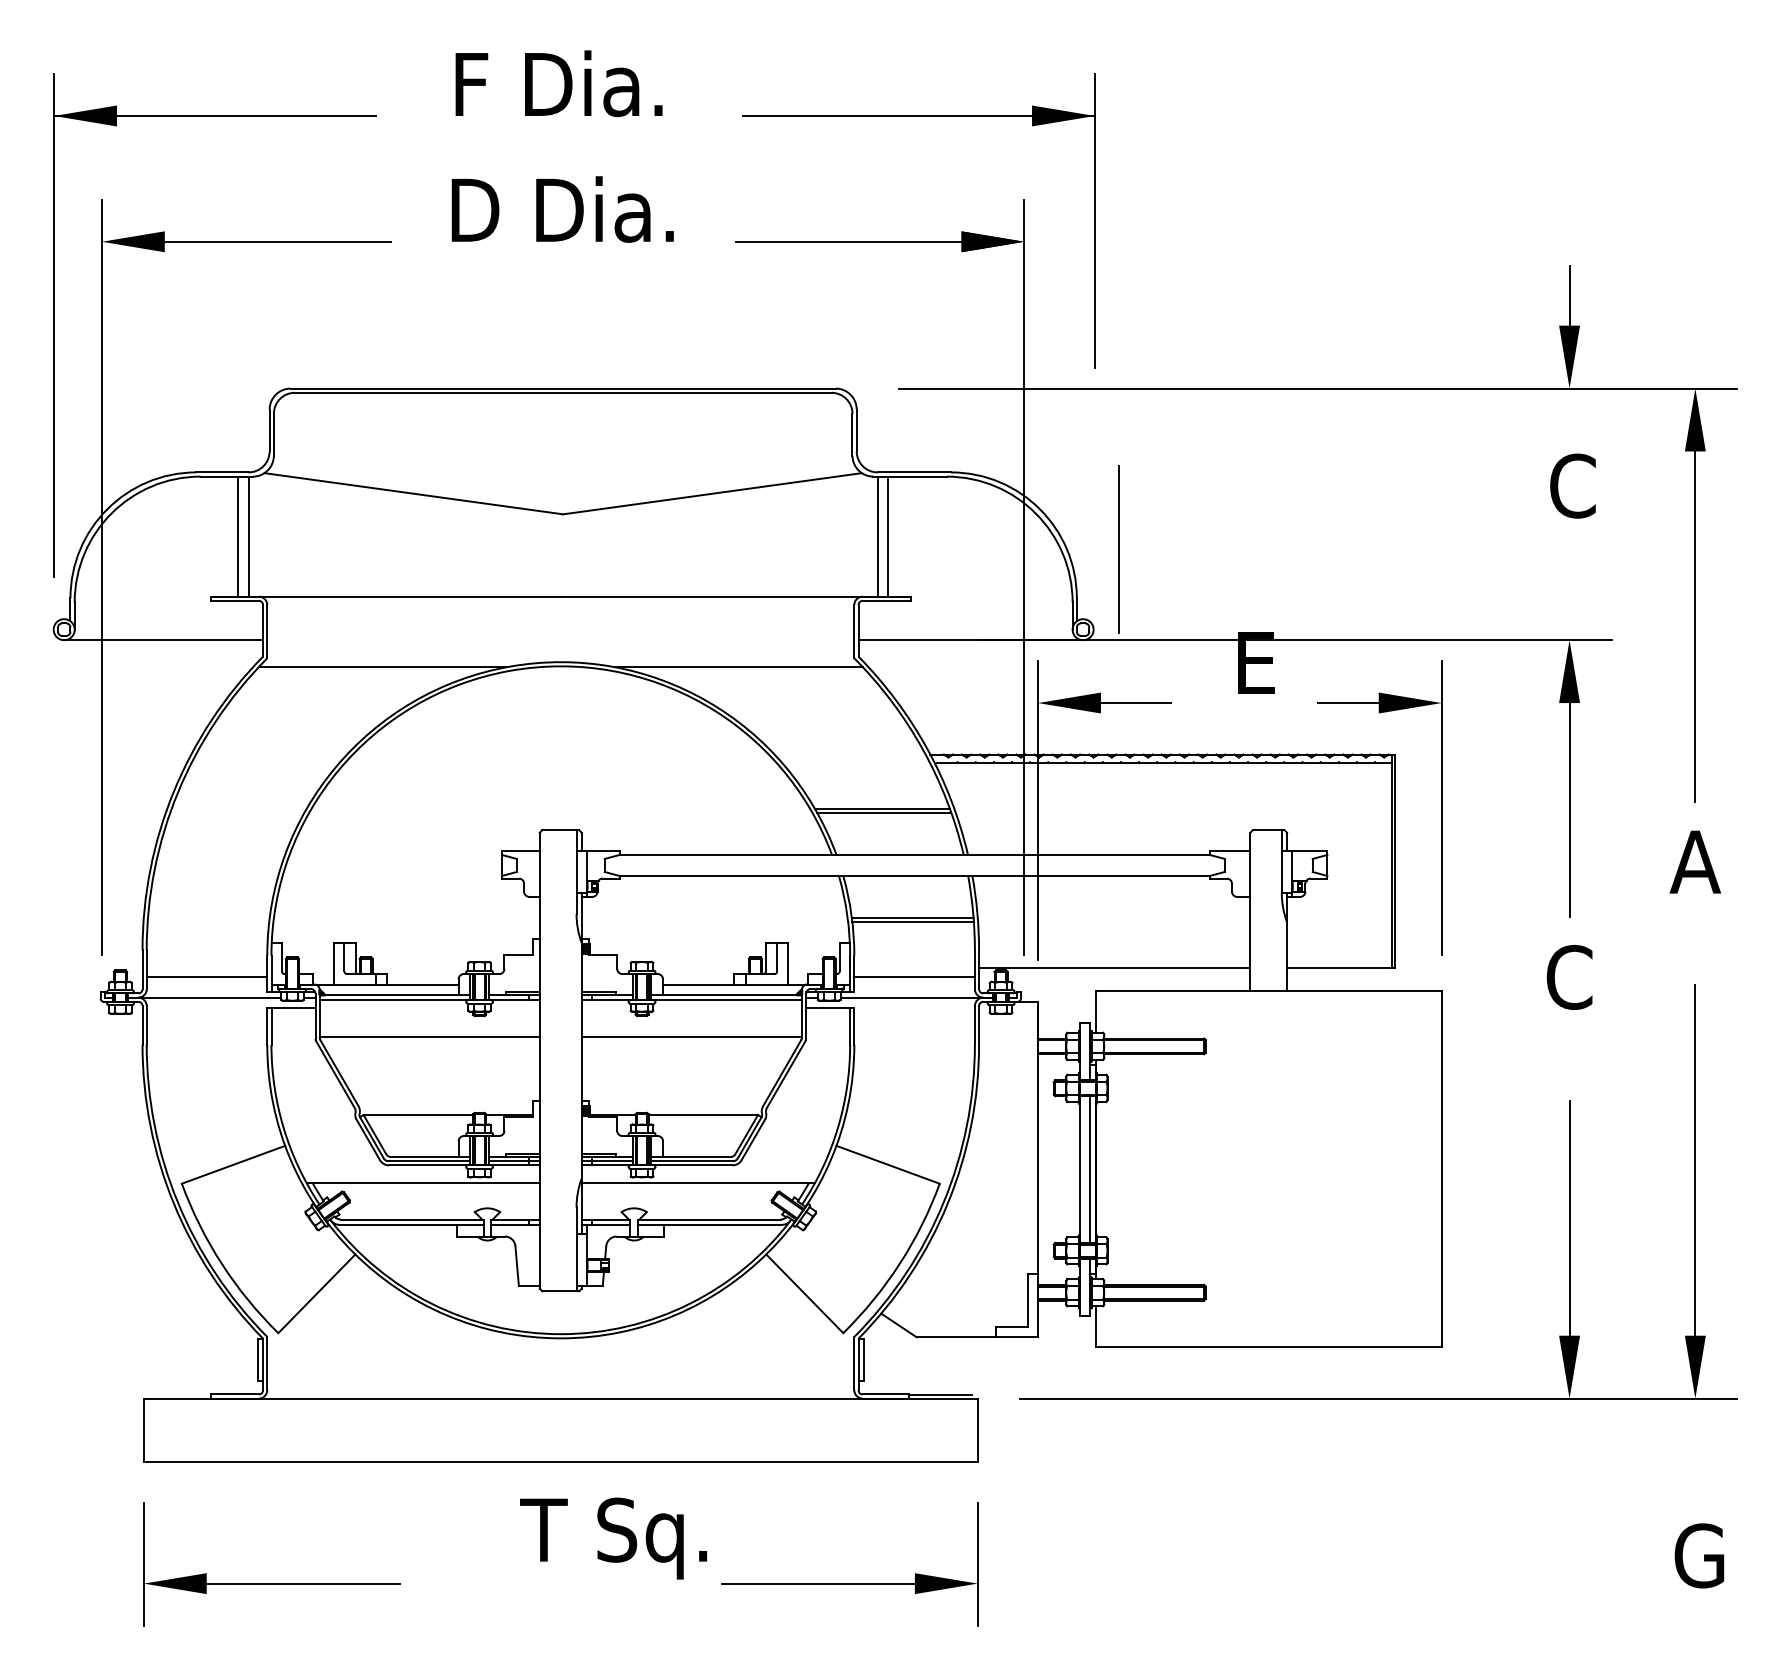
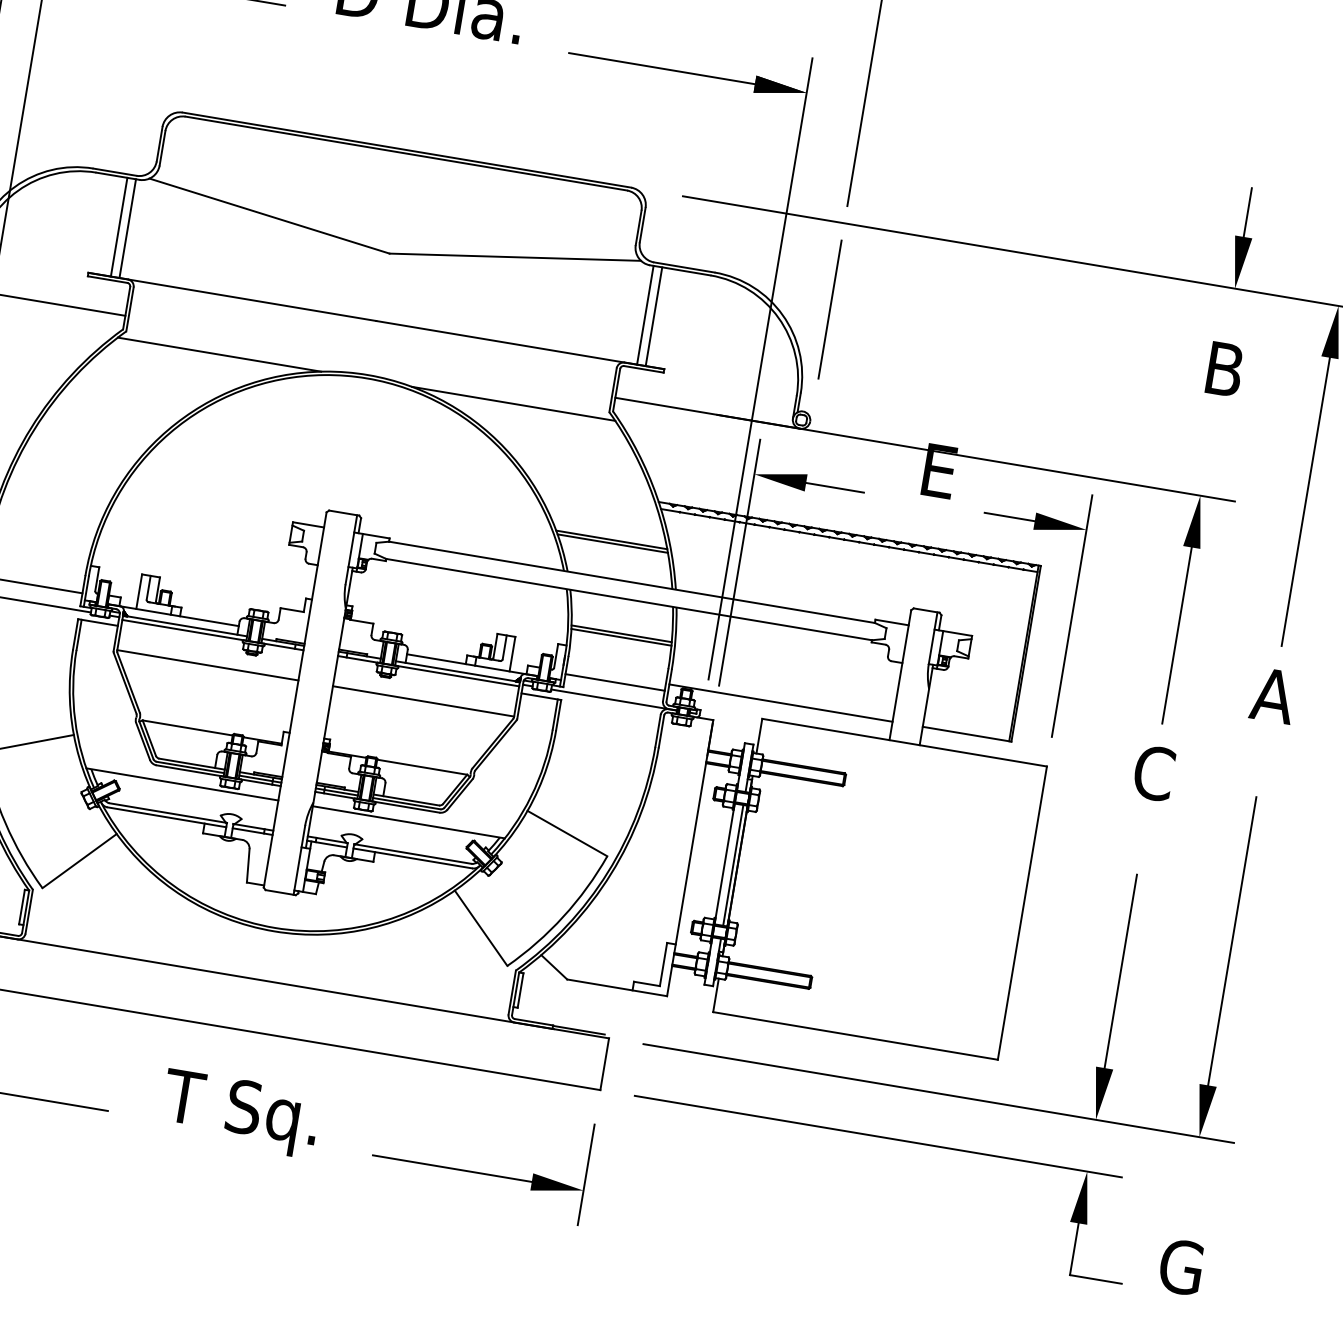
text: (1572, 485) -> (1224, 368), C -> B
line: (1118, 549) -> (829, 309), moved
part: (1325, 1462) -> (886, 1138), added
text: (613, 1538) -> (240, 1113), moved

